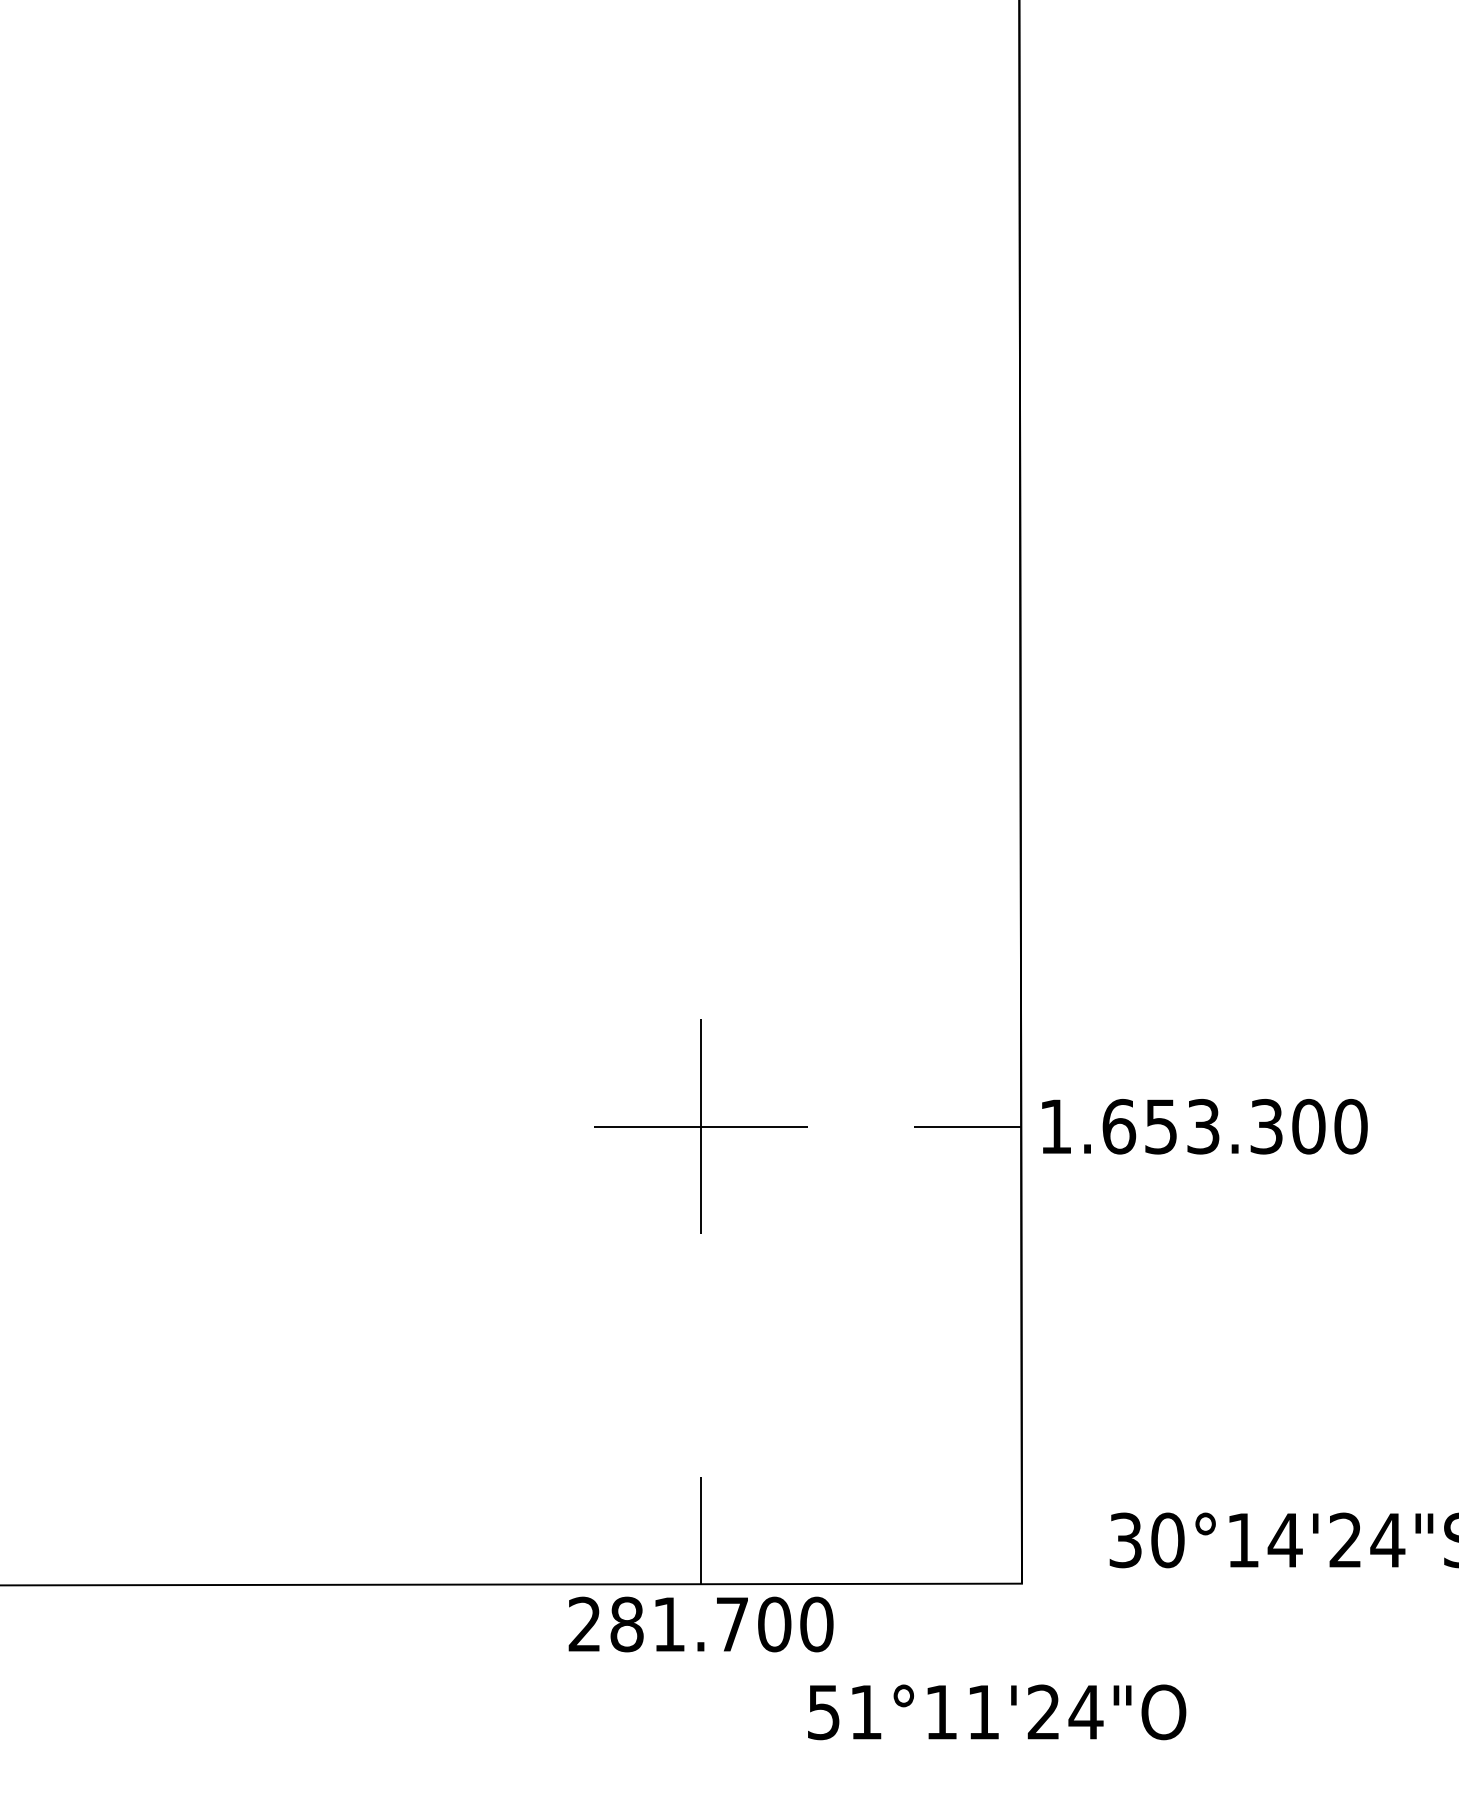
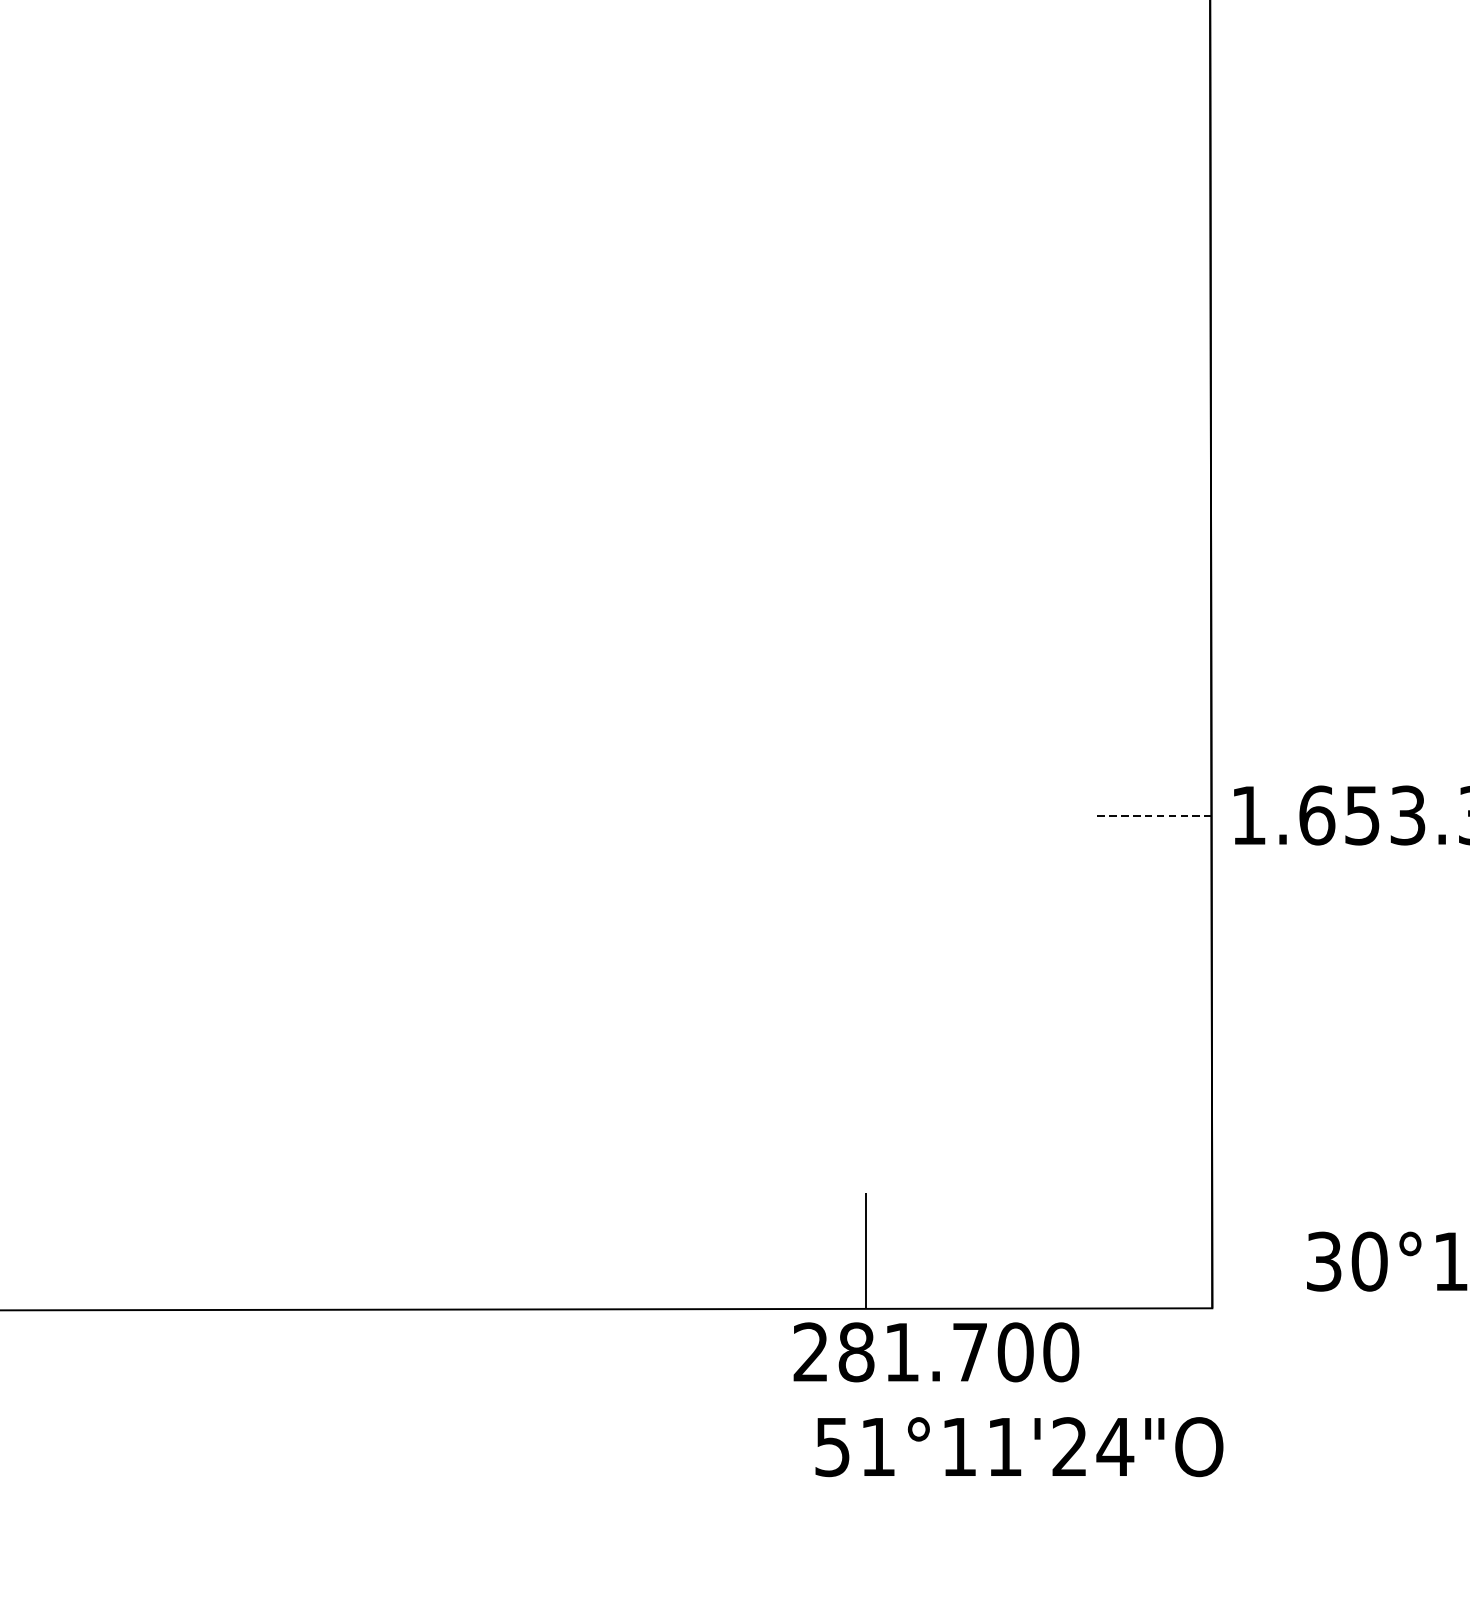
part: (700, 1126) -> (865, 815), removed
line: (967, 1126) -> (1153, 815), solid -> dashed
text: (700, 1624) -> (935, 1352), moved
text: (997, 1712) -> (1019, 1447), moved

